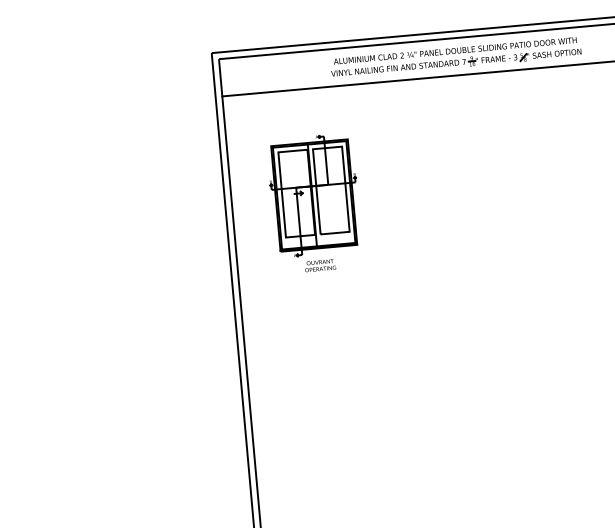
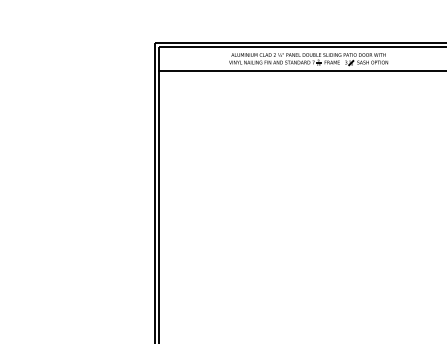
part: (315, 203) -> (211, 143), removed

